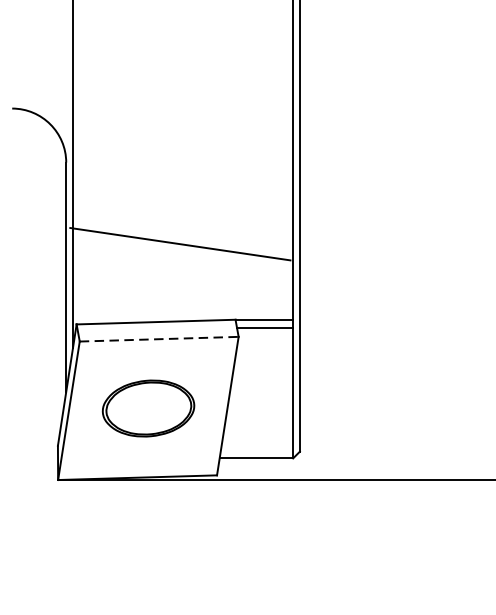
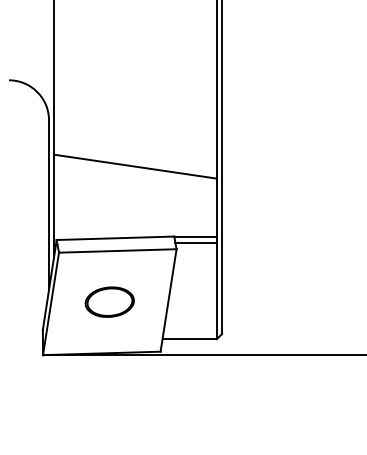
line: (180, 243) -> (135, 166), moved
line: (158, 338) -> (117, 250), dashed -> solid
part: (147, 407) -> (109, 301), size x0.71

